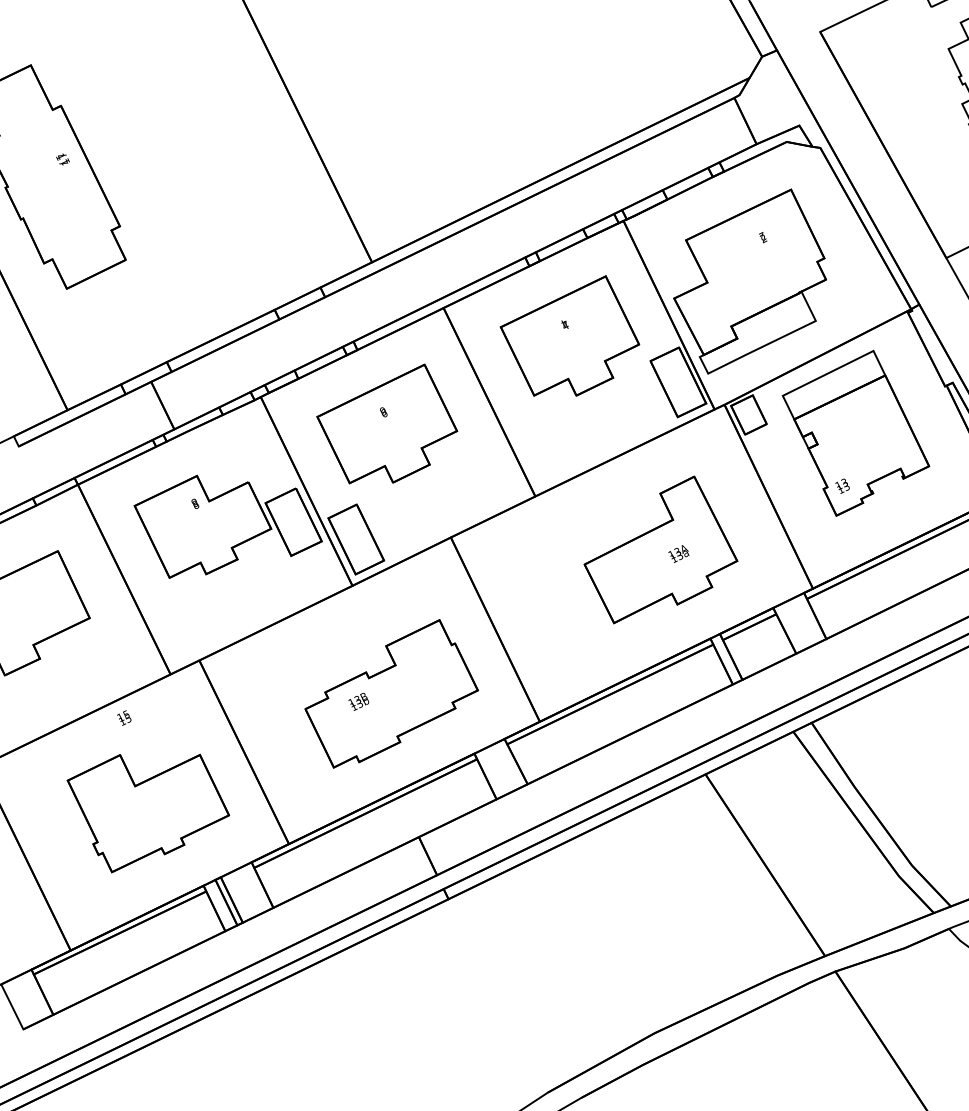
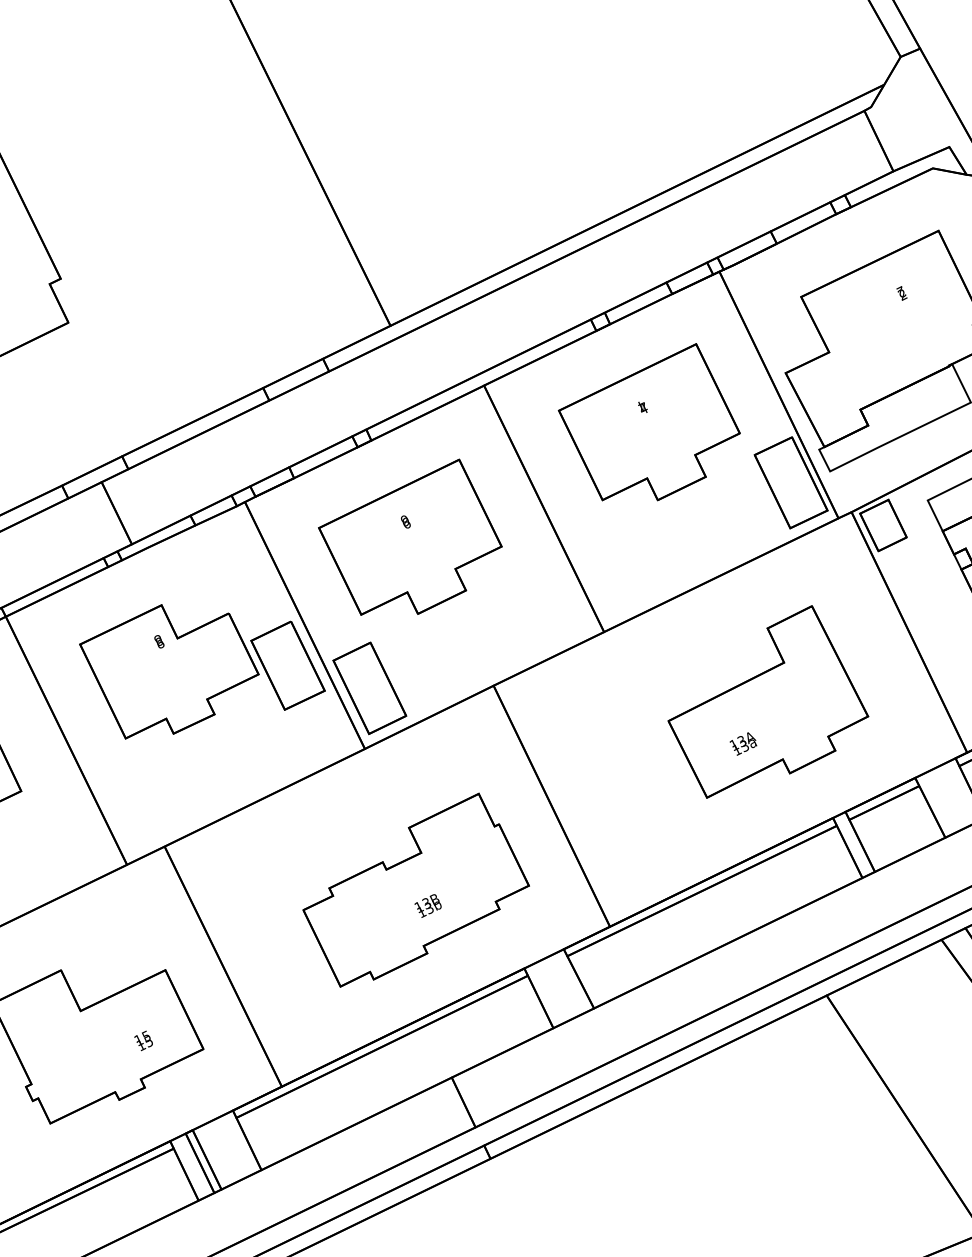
text: (678, 553) -> (742, 743), moved
text: (358, 701) -> (427, 905), moved
text: (124, 717) -> (143, 1040), moved

